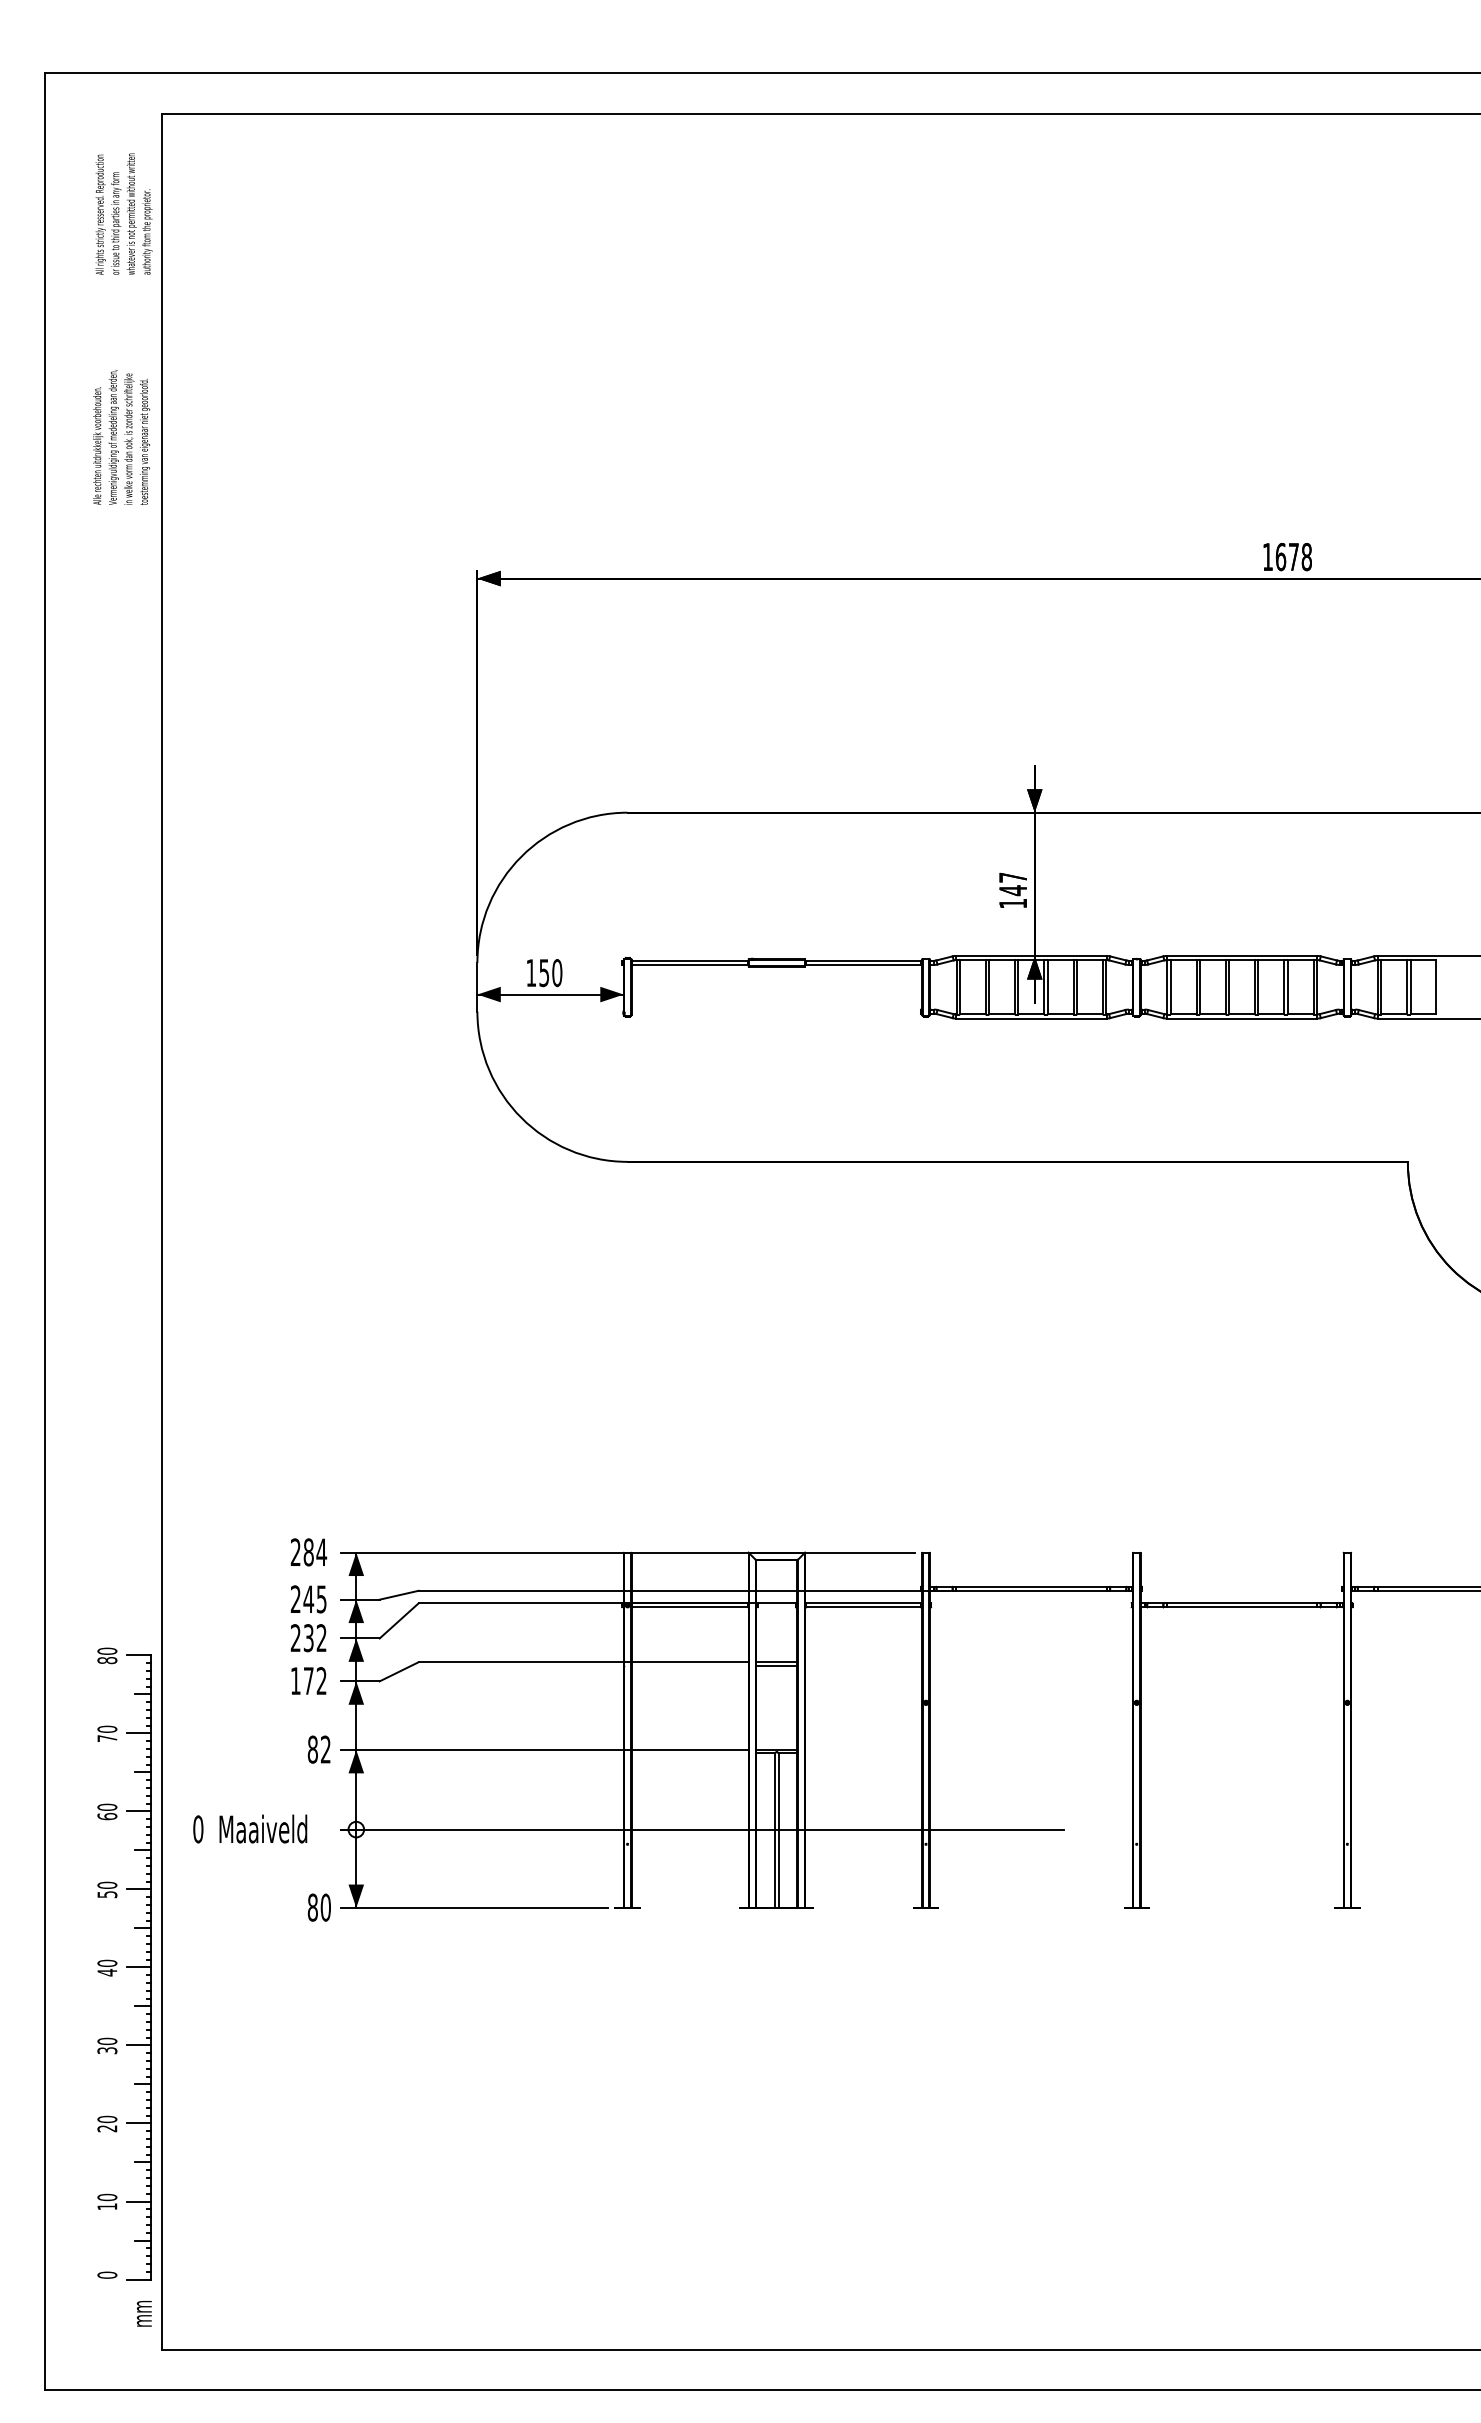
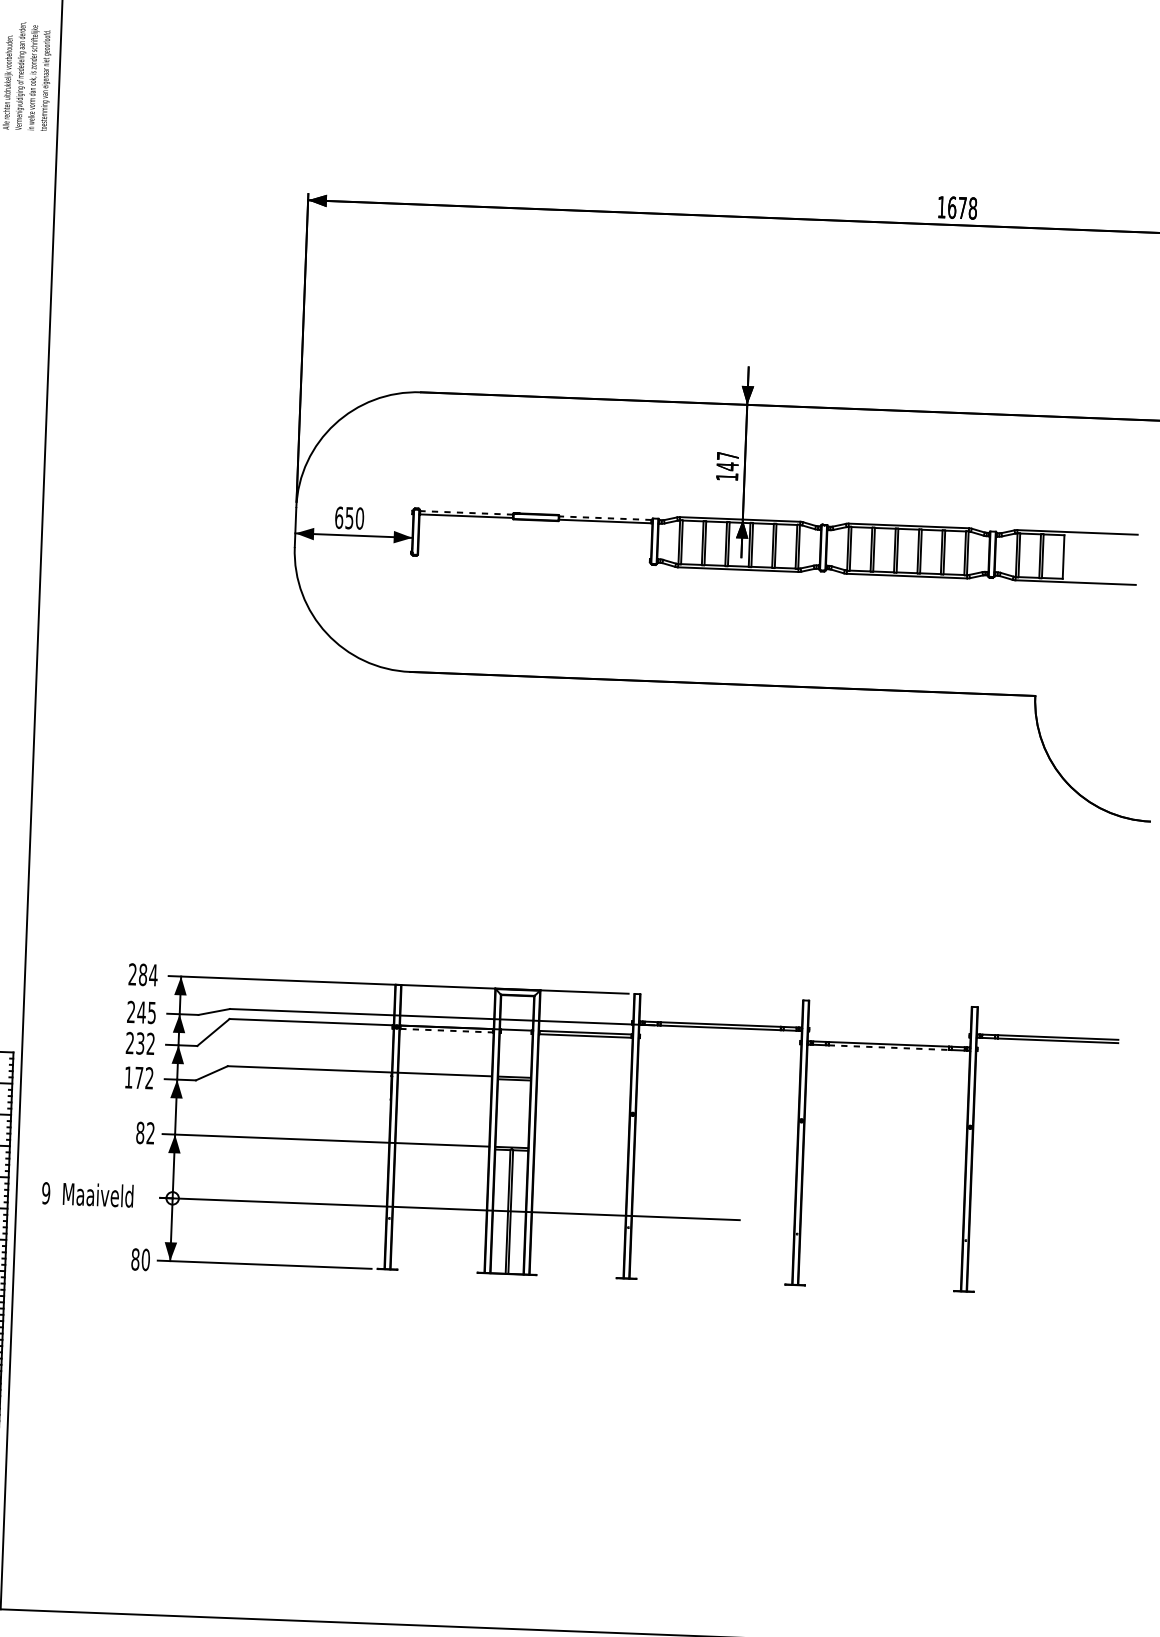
line: (689, 960) -> (466, 512), solid -> dashed
line: (863, 960) -> (605, 517), solid -> dashed
text: (531, 973) -> (339, 518), 150 -> 650
line: (690, 1607) -> (447, 1030), solid -> dashed
line: (1242, 1607) -> (889, 1047), solid -> dashed
text: (198, 1829) -> (46, 1193), 0 -> 9

